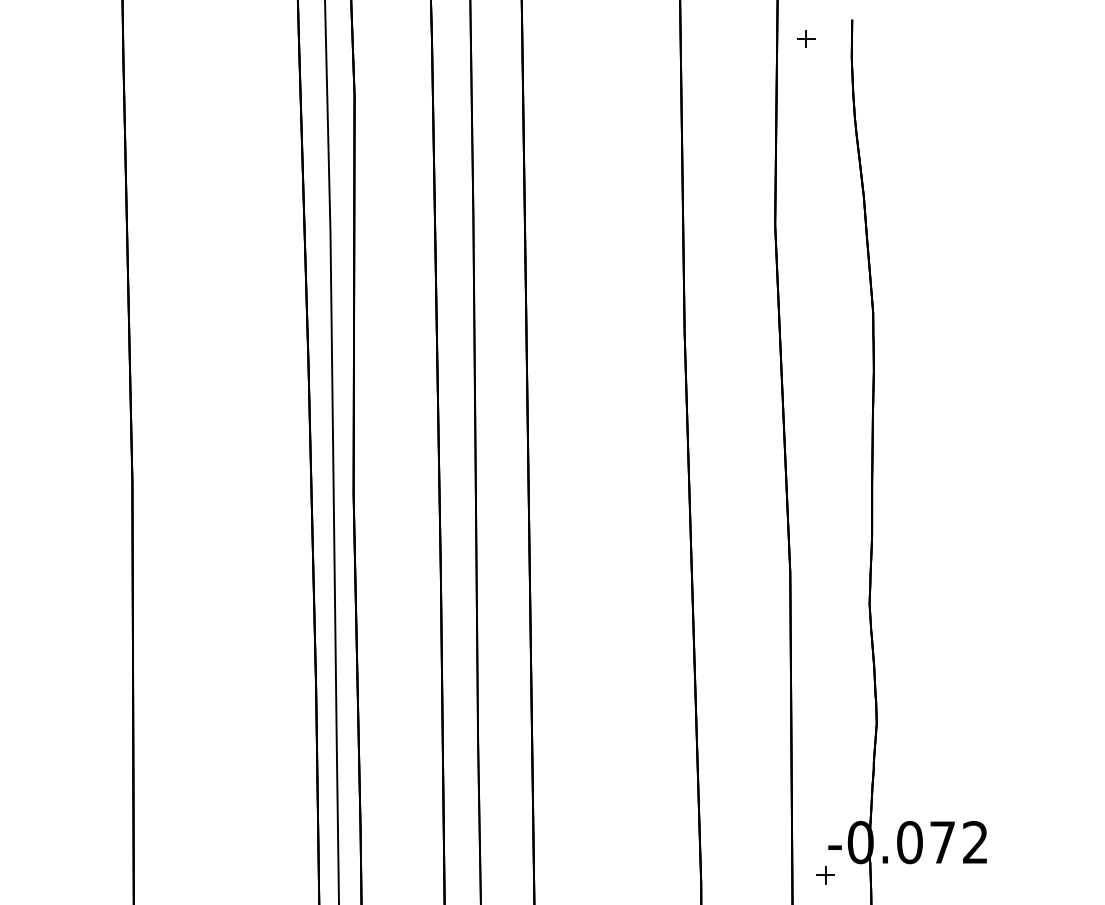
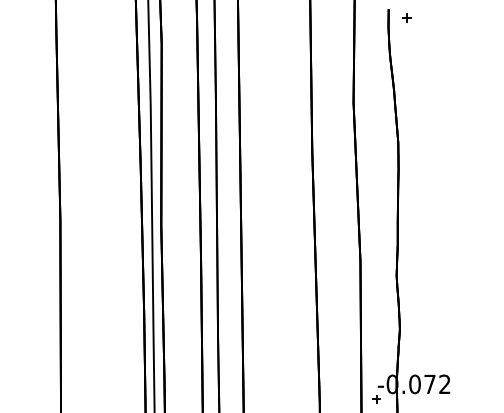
part: (805, 38) -> (406, 17), moved

